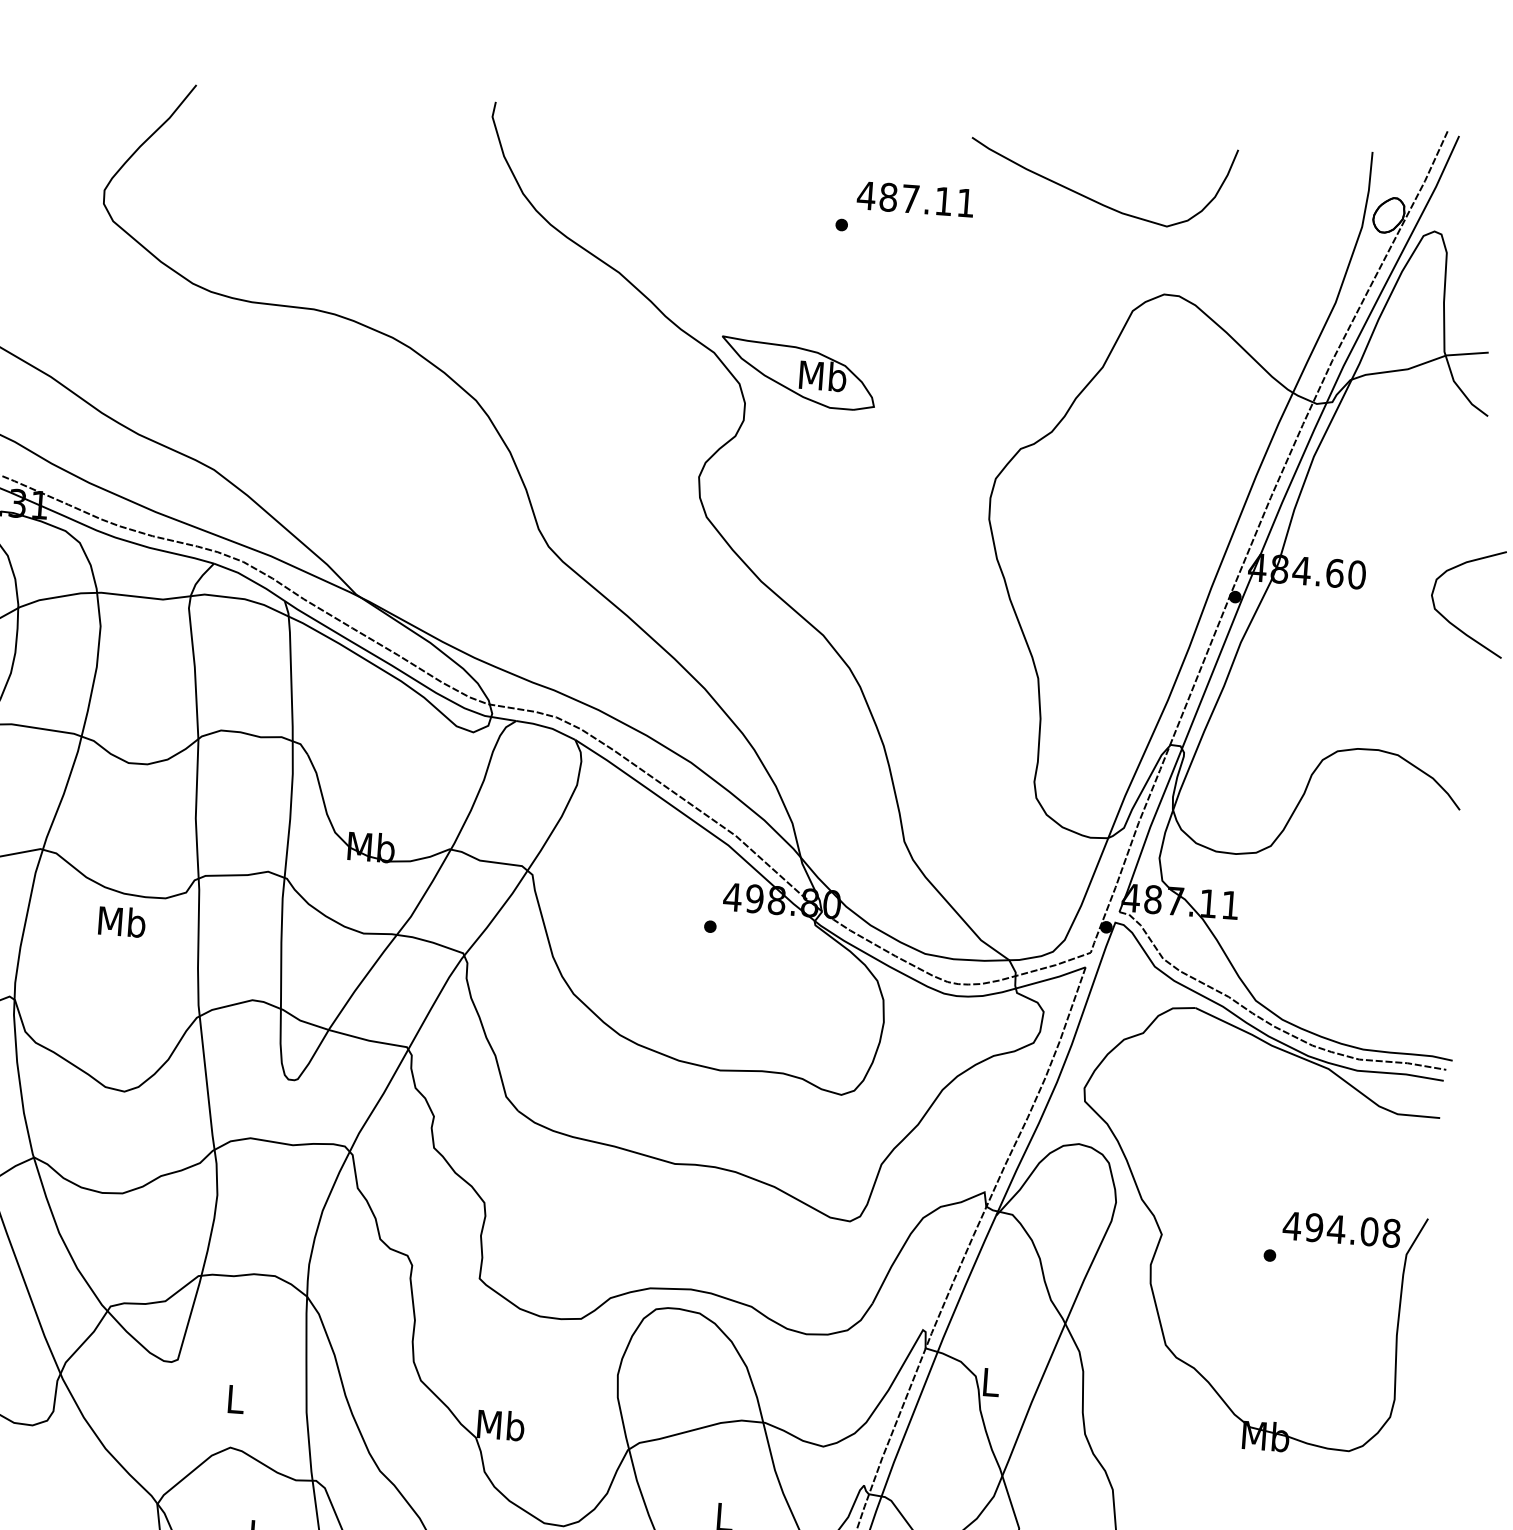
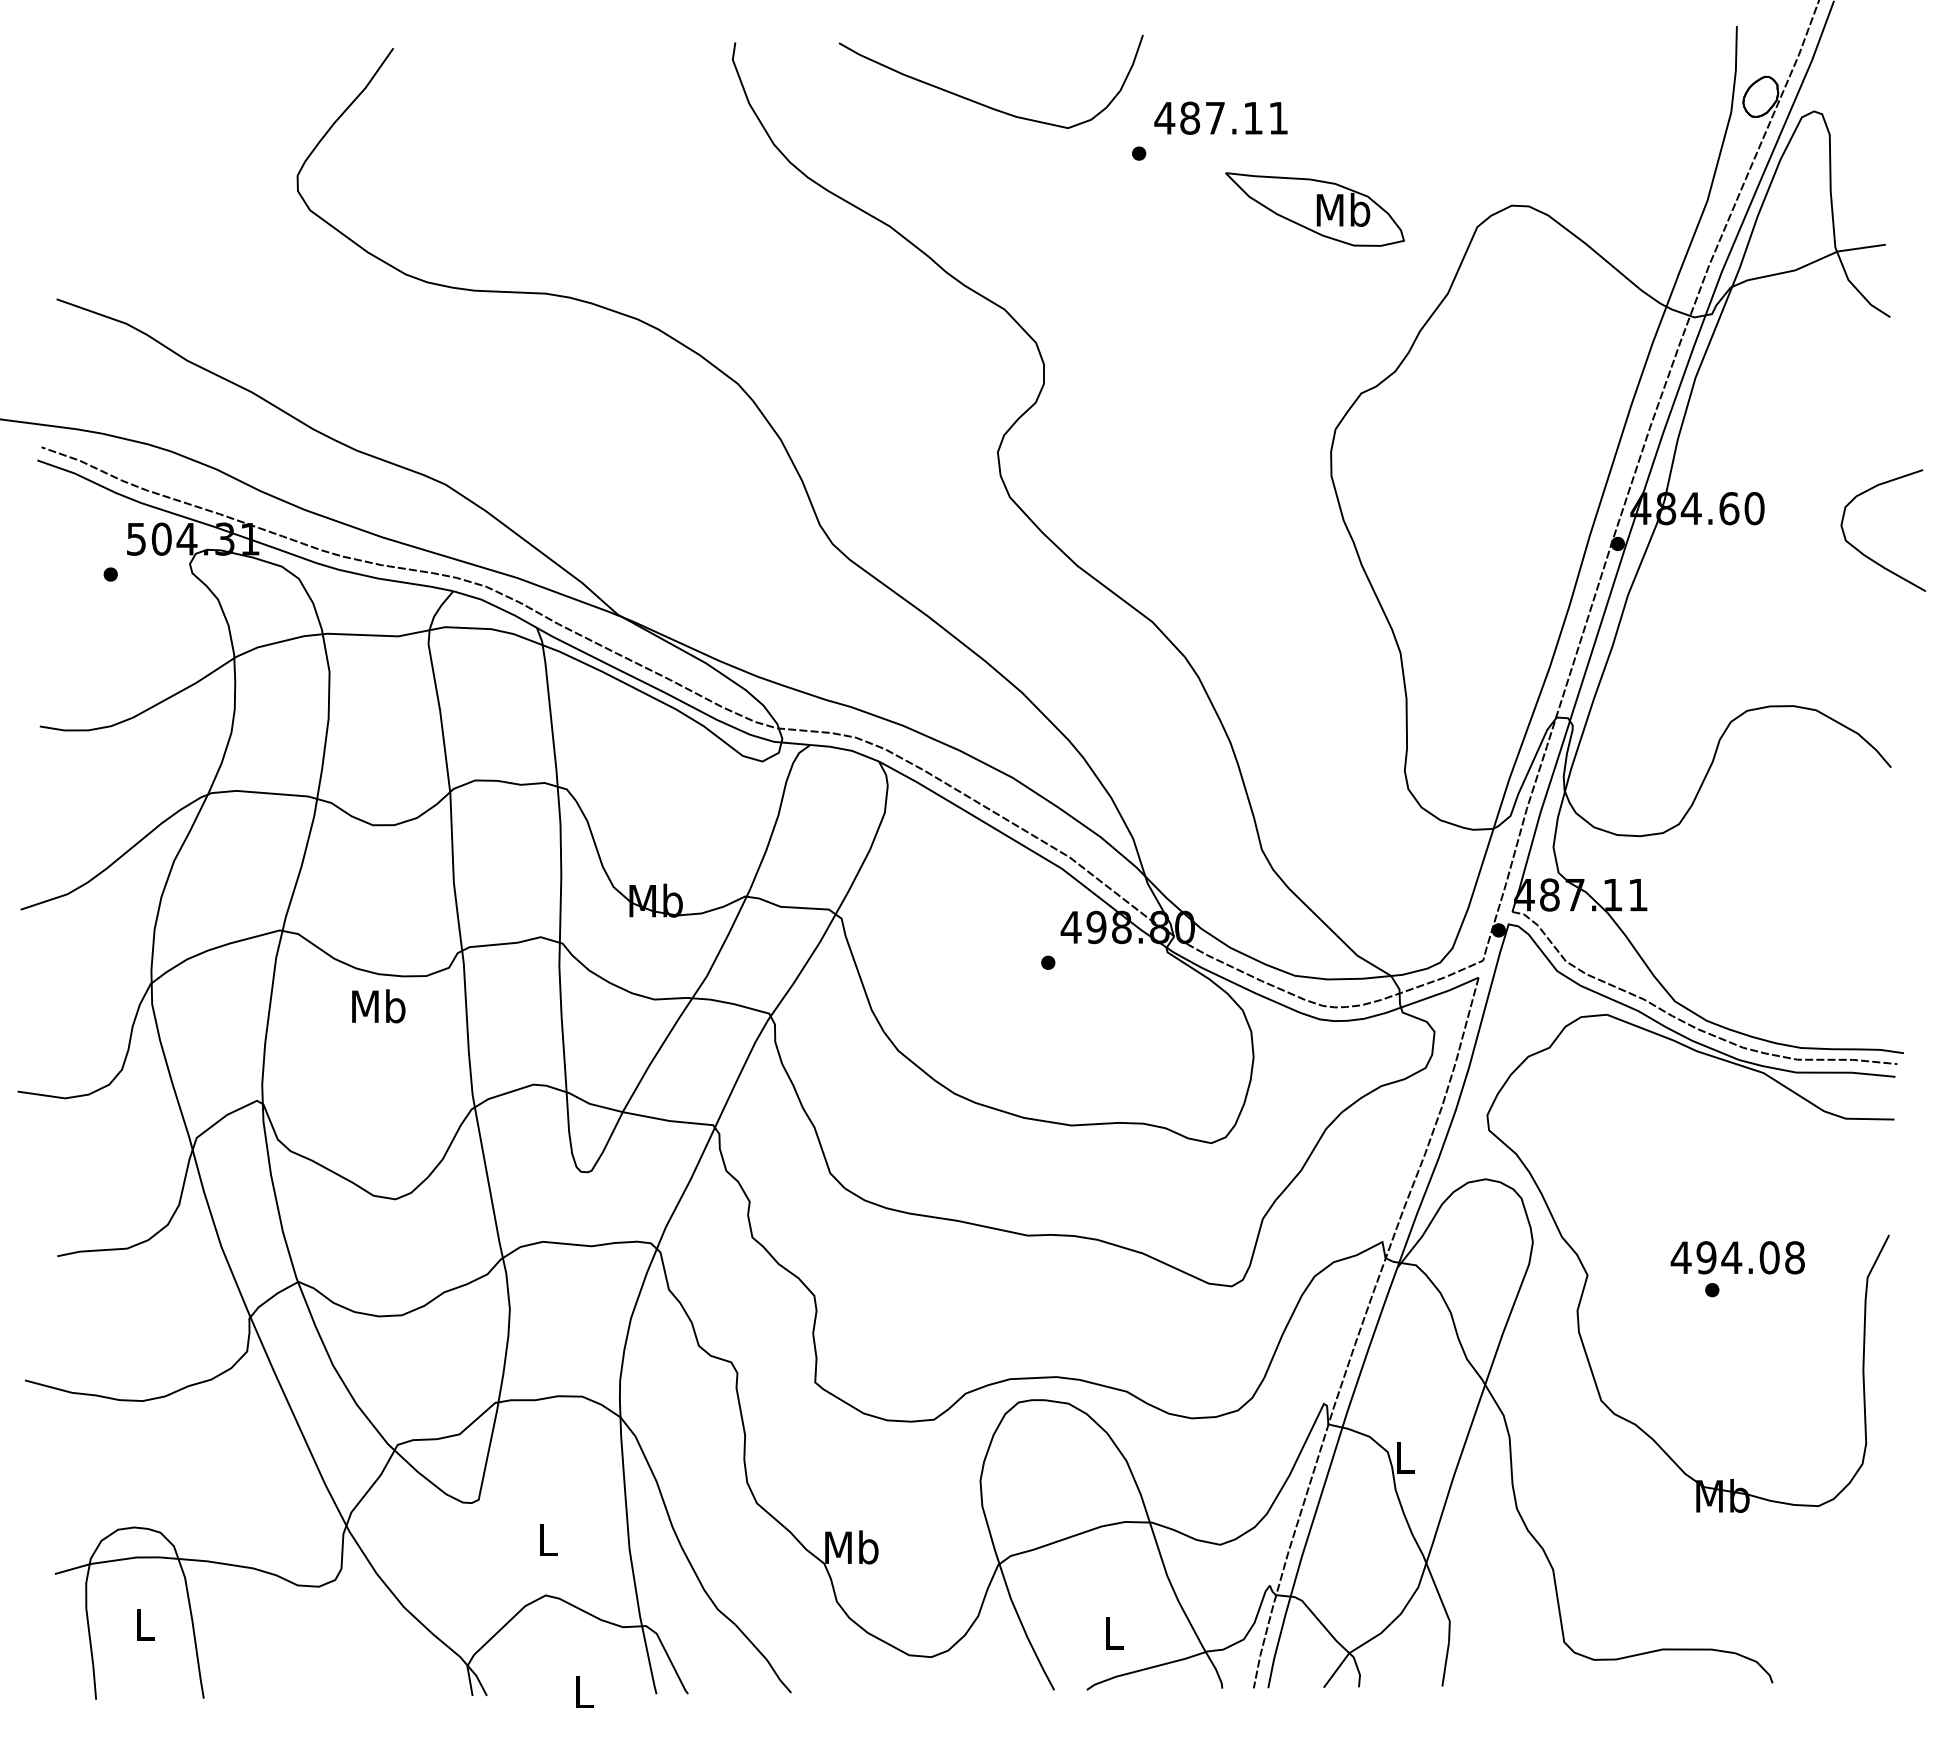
curve: (1093, 199) -> (982, 103), moved
part: (797, 373) -> (1314, 209), moved
text: (1341, 1229) -> (1737, 1257), moved

